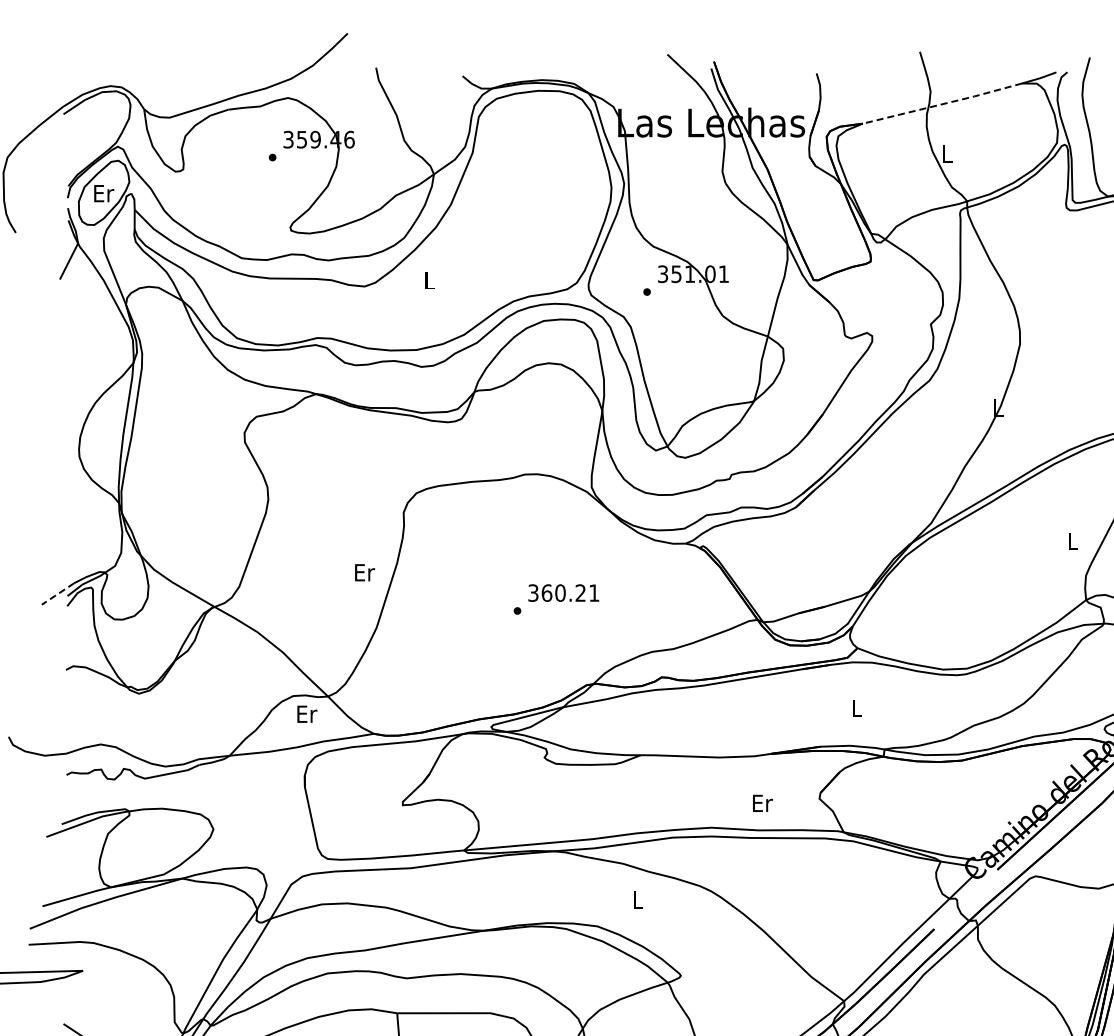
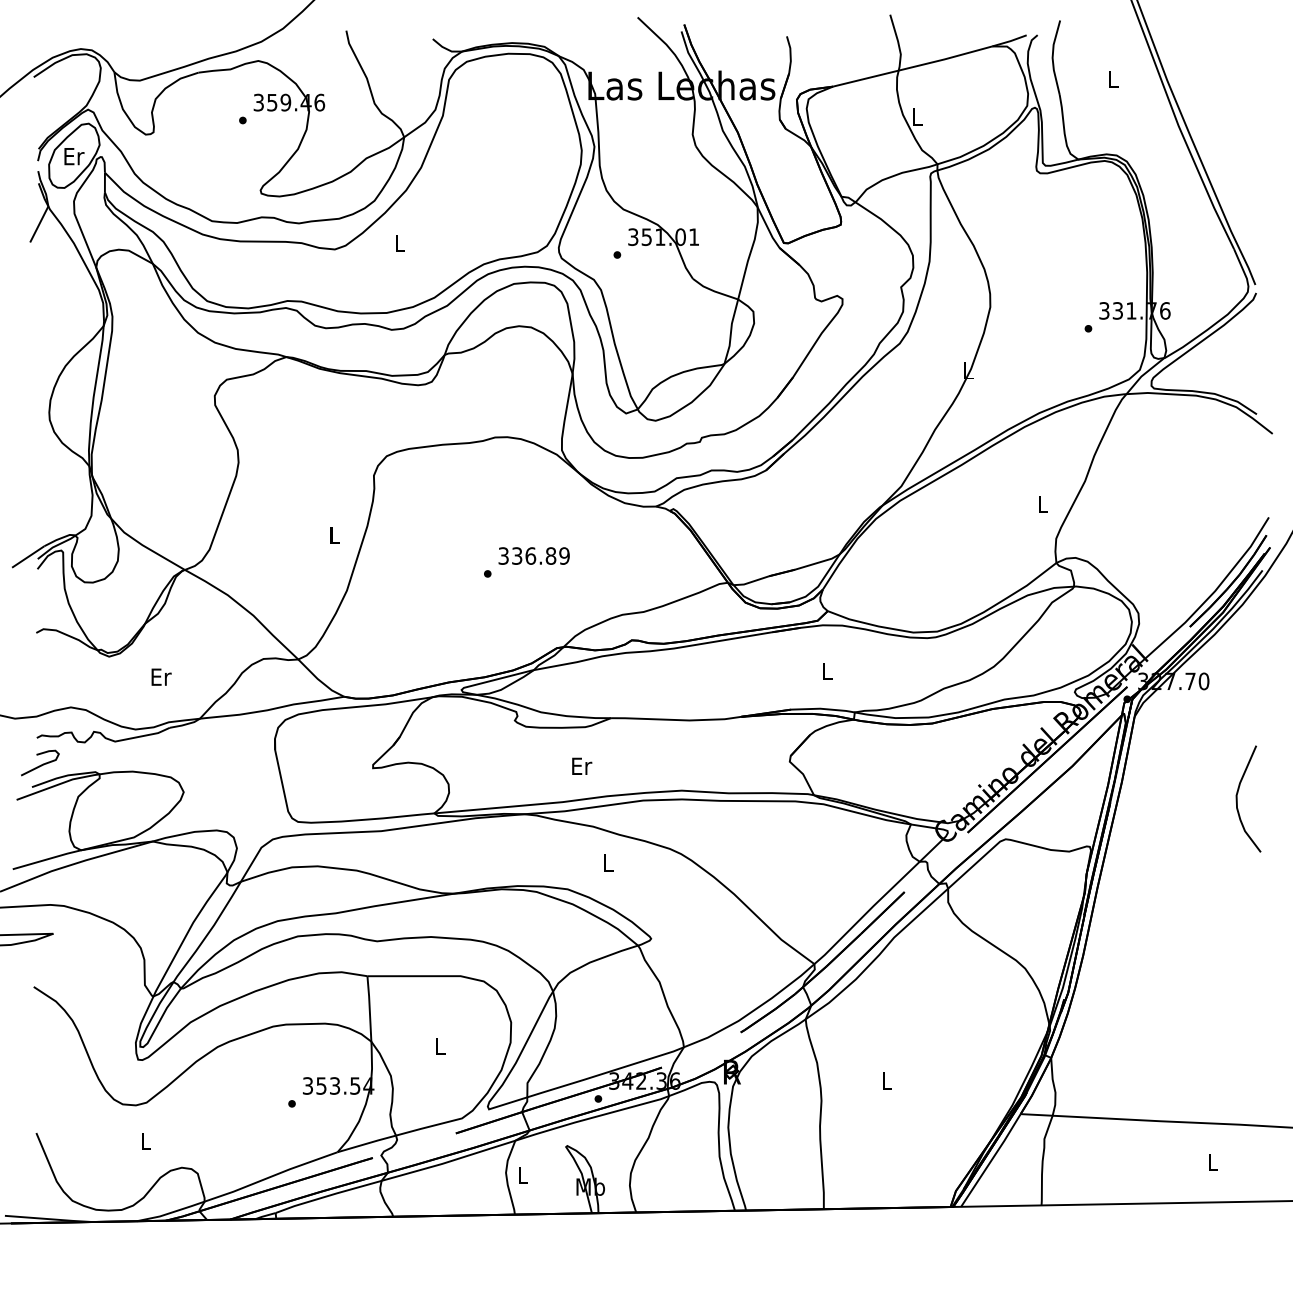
line: (943, 103) -> (913, 66), dashed -> solid
text: (365, 572) -> (335, 535), Er -> L
text: (570, 592) -> (540, 555), 360.21 -> 336.89
line: (57, 594) -> (27, 557), dashed -> solid
text: (307, 713) -> (161, 676), moved
curve: (71, 801) -> (41, 764), added
text: (763, 802) -> (582, 765), moved

